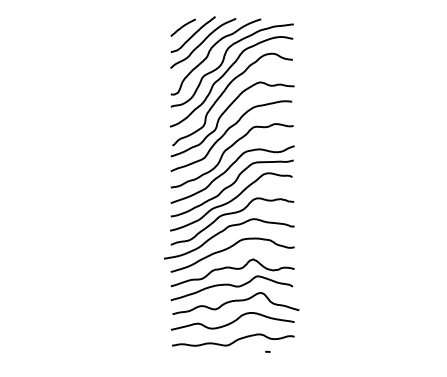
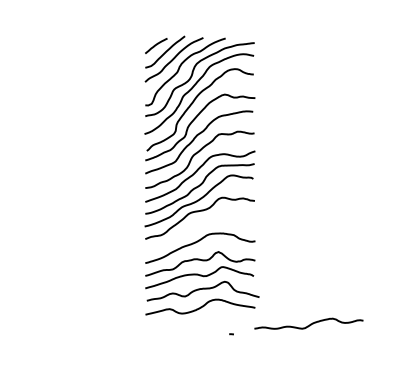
curve: (223, 231) -> (192, 227), removed
curve: (234, 340) -> (309, 324), moved

